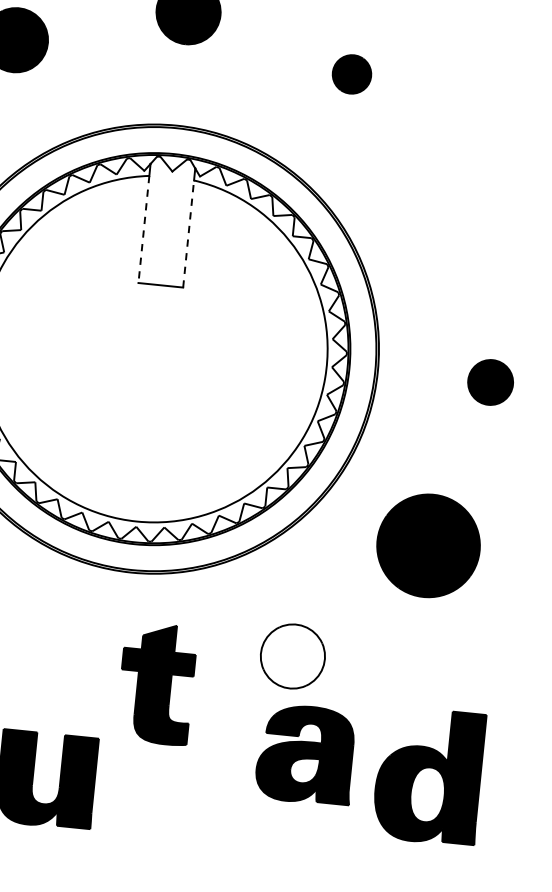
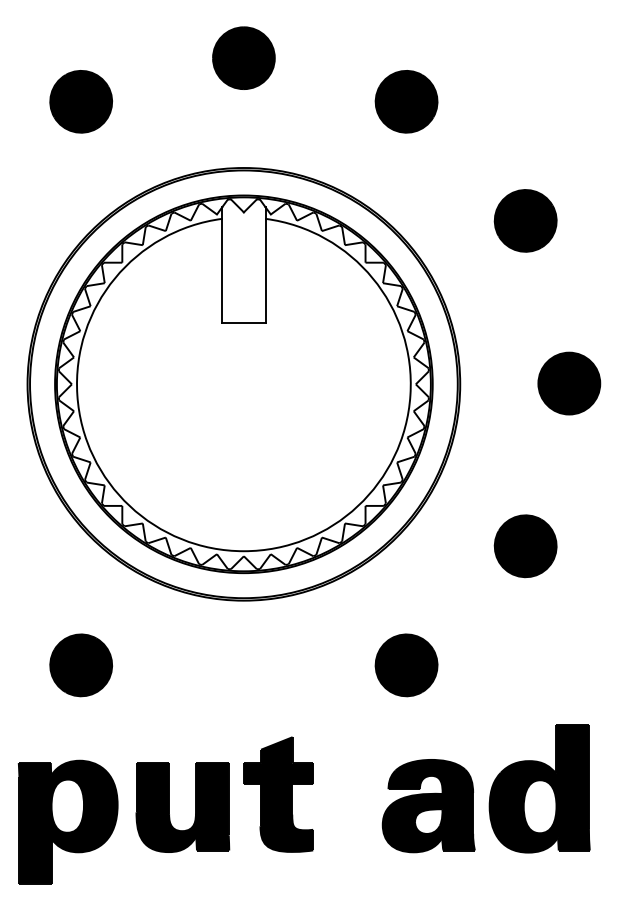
part: (351, 74) -> (406, 101), size x1.67
part: (462, 209) -> (525, 220), added
line: (144, 229) -> (222, 270), dashed -> solid
line: (188, 233) -> (265, 270), dashed -> solid
part: (490, 382) -> (569, 383), size x1.43
part: (428, 546) -> (525, 546), size x0.62
fill: (292, 656) -> (406, 665), added
part: (156, 683) -> (278, 794), moved
part: (305, 755) -> (428, 806), moved
part: (428, 775) -> (539, 788), moved

